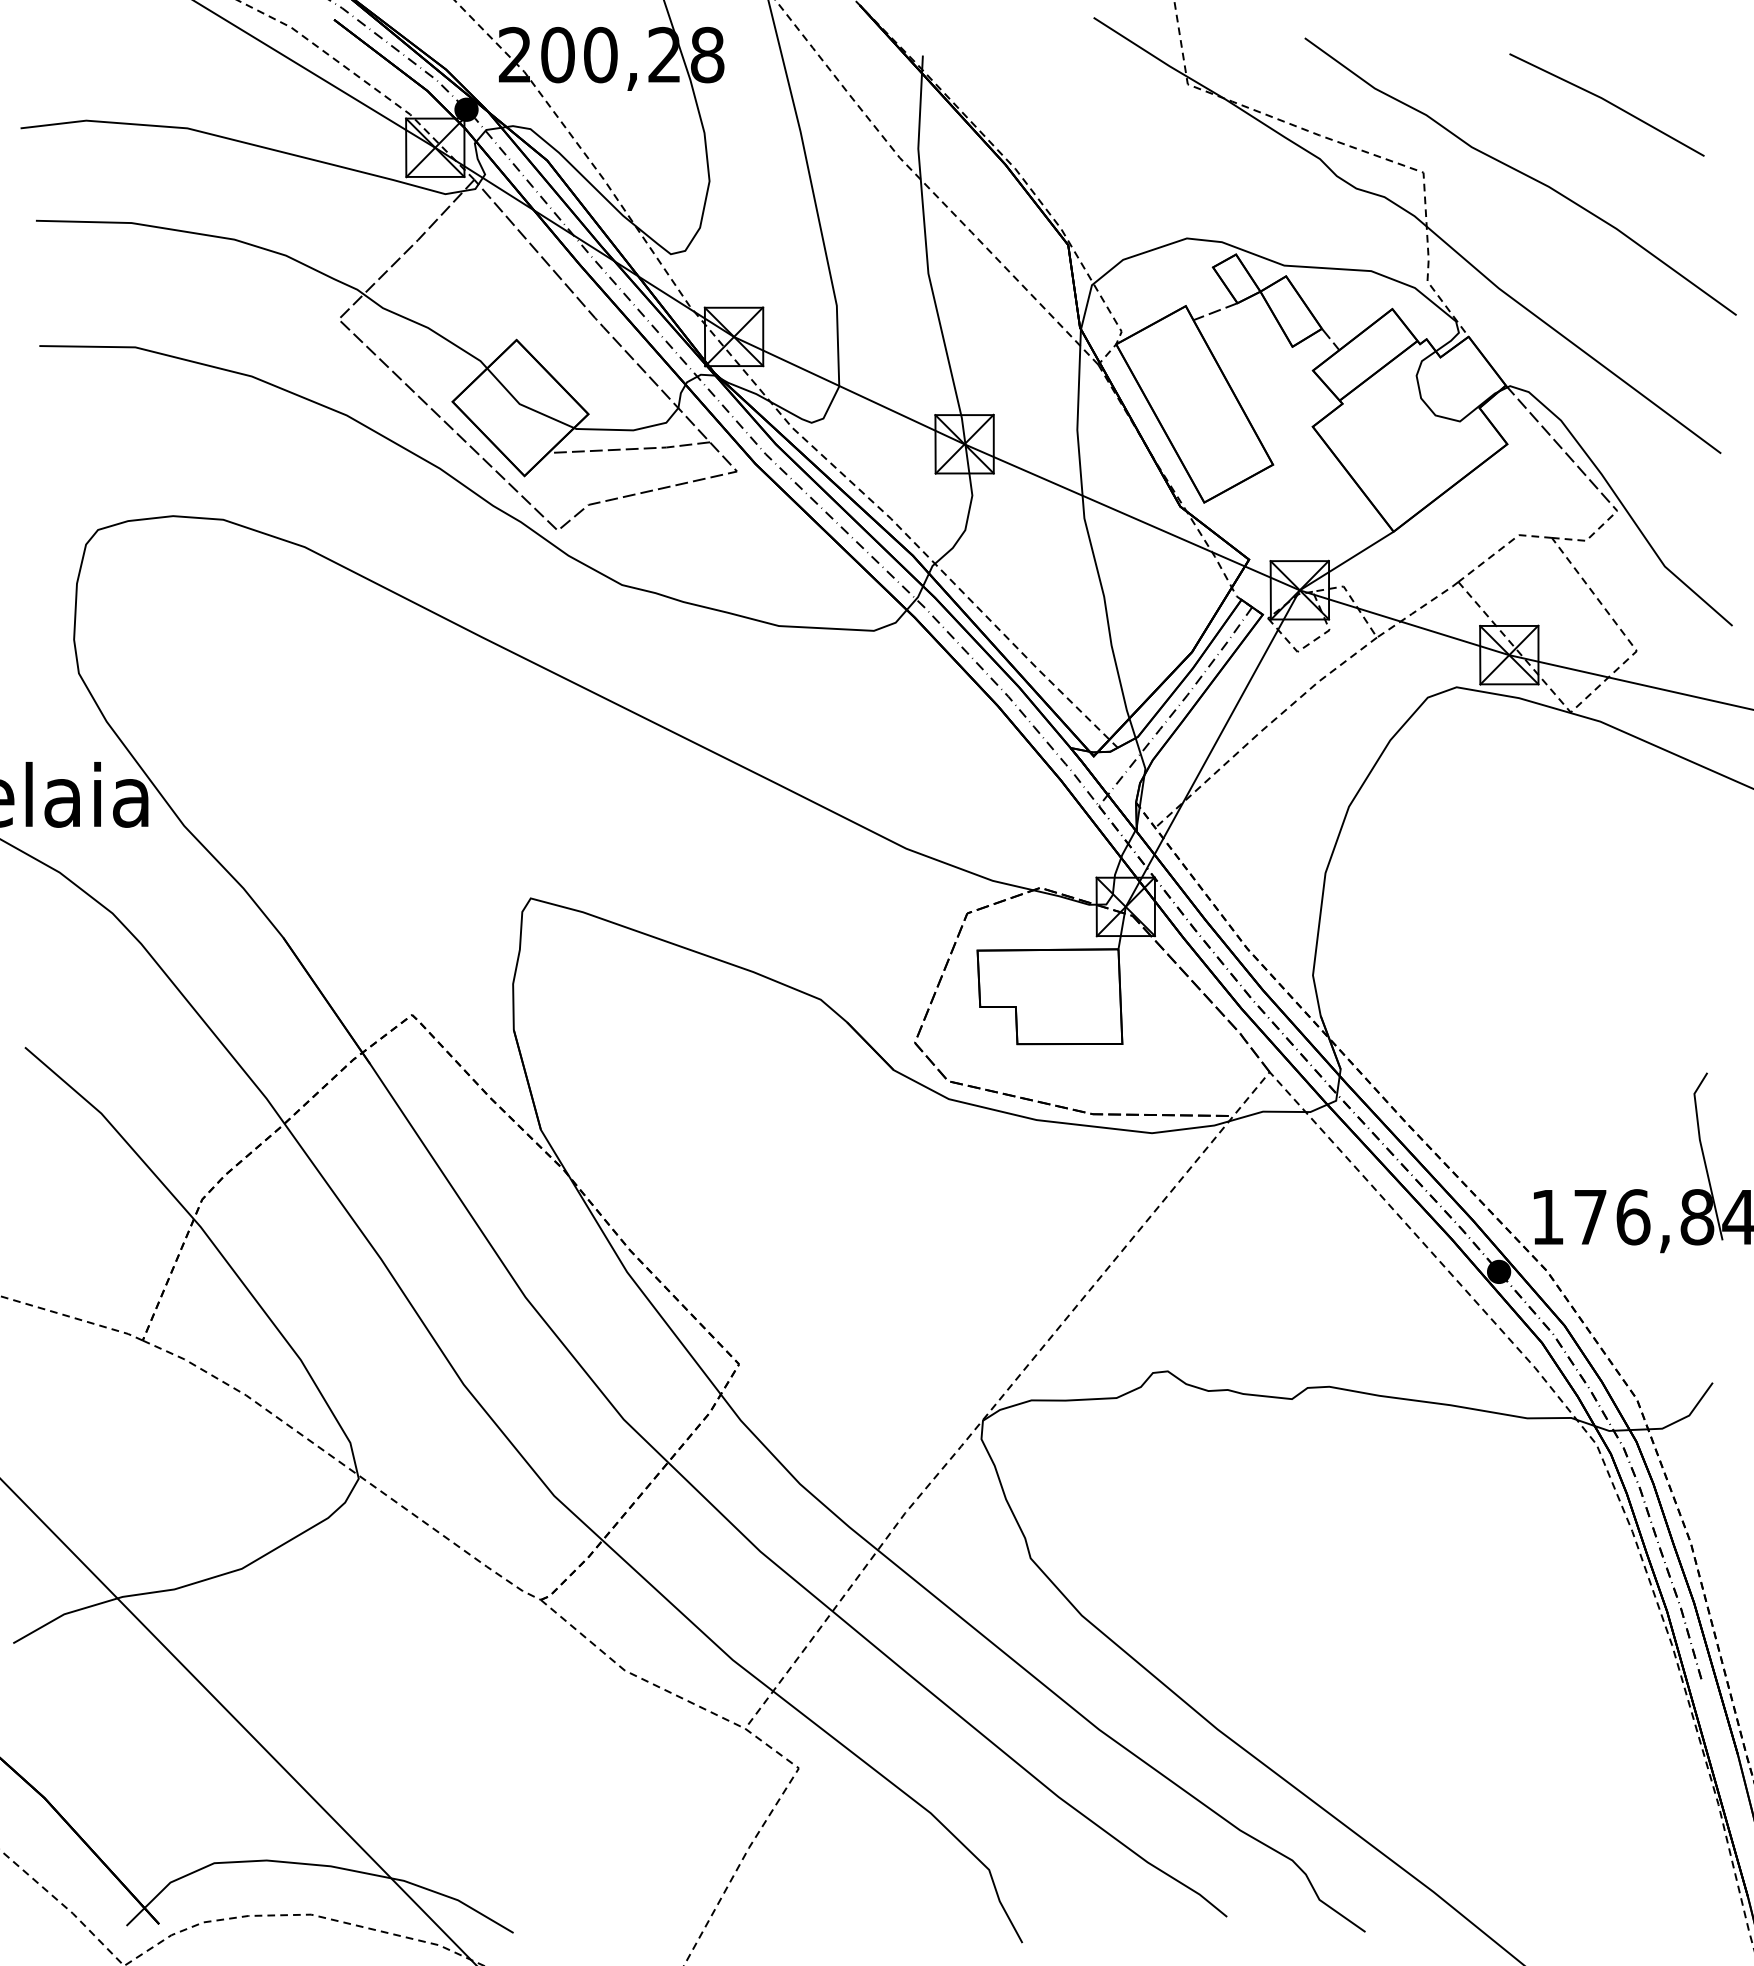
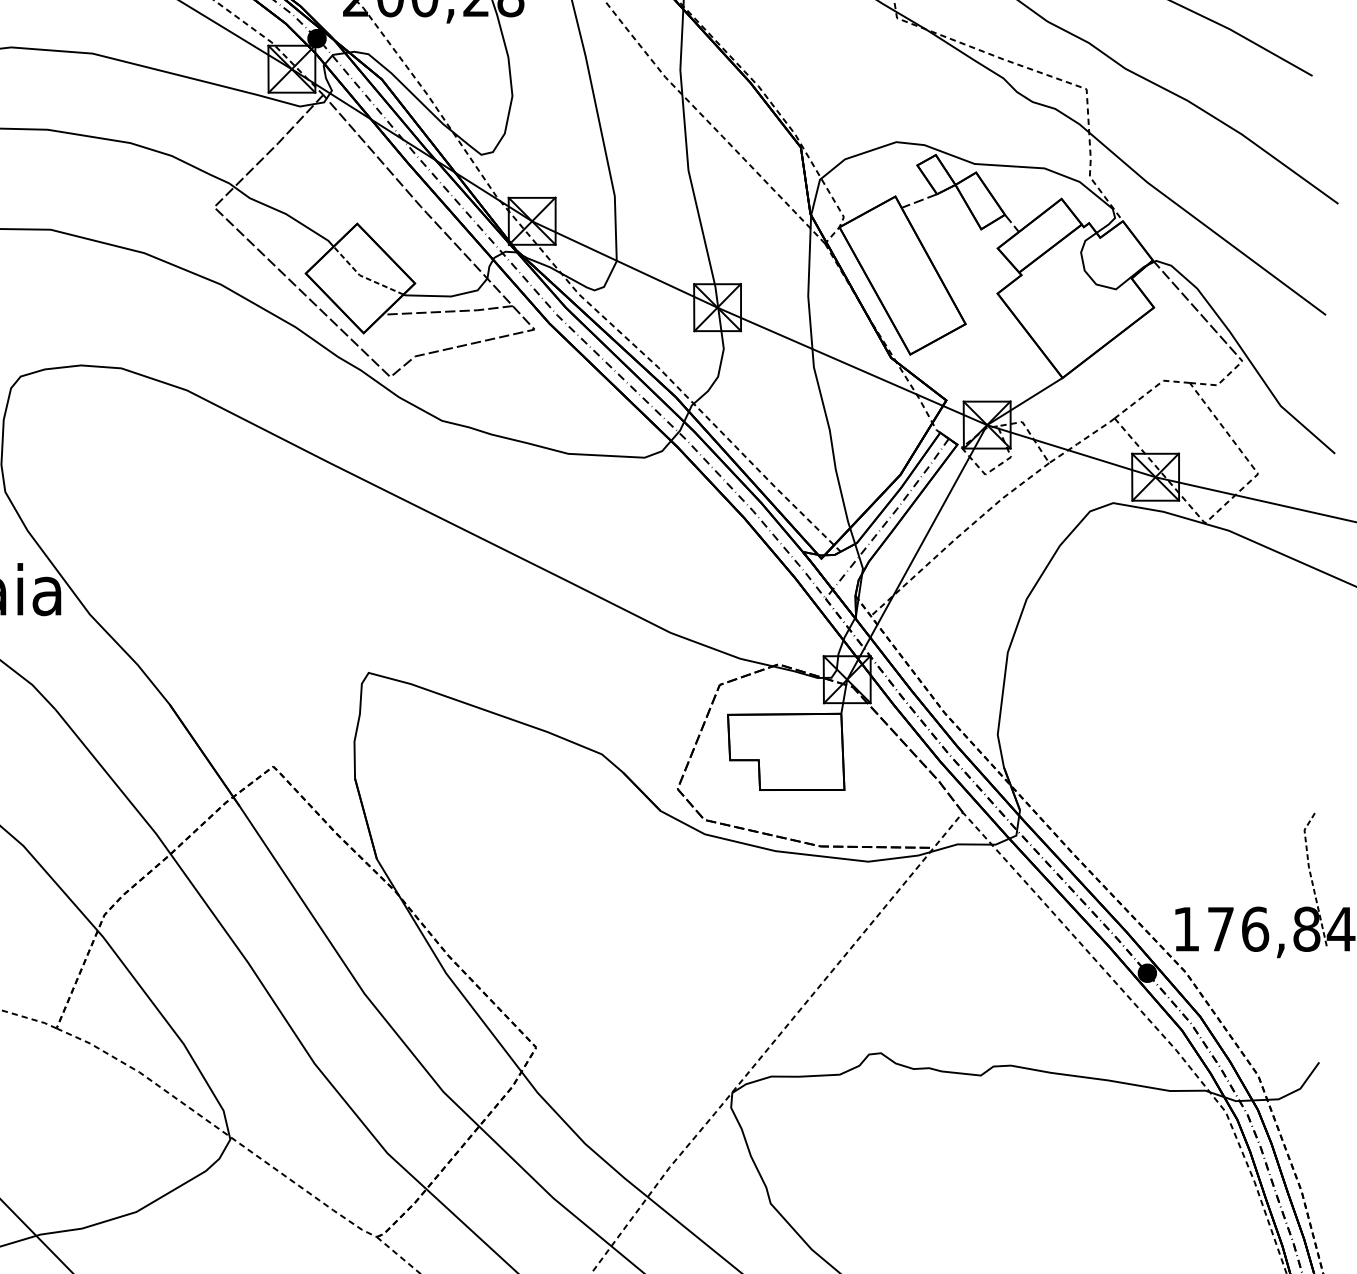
line: (524, 406) -> (363, 277), solid -> dashed
line: (1703, 1154) -> (1311, 878), solid -> dashed

